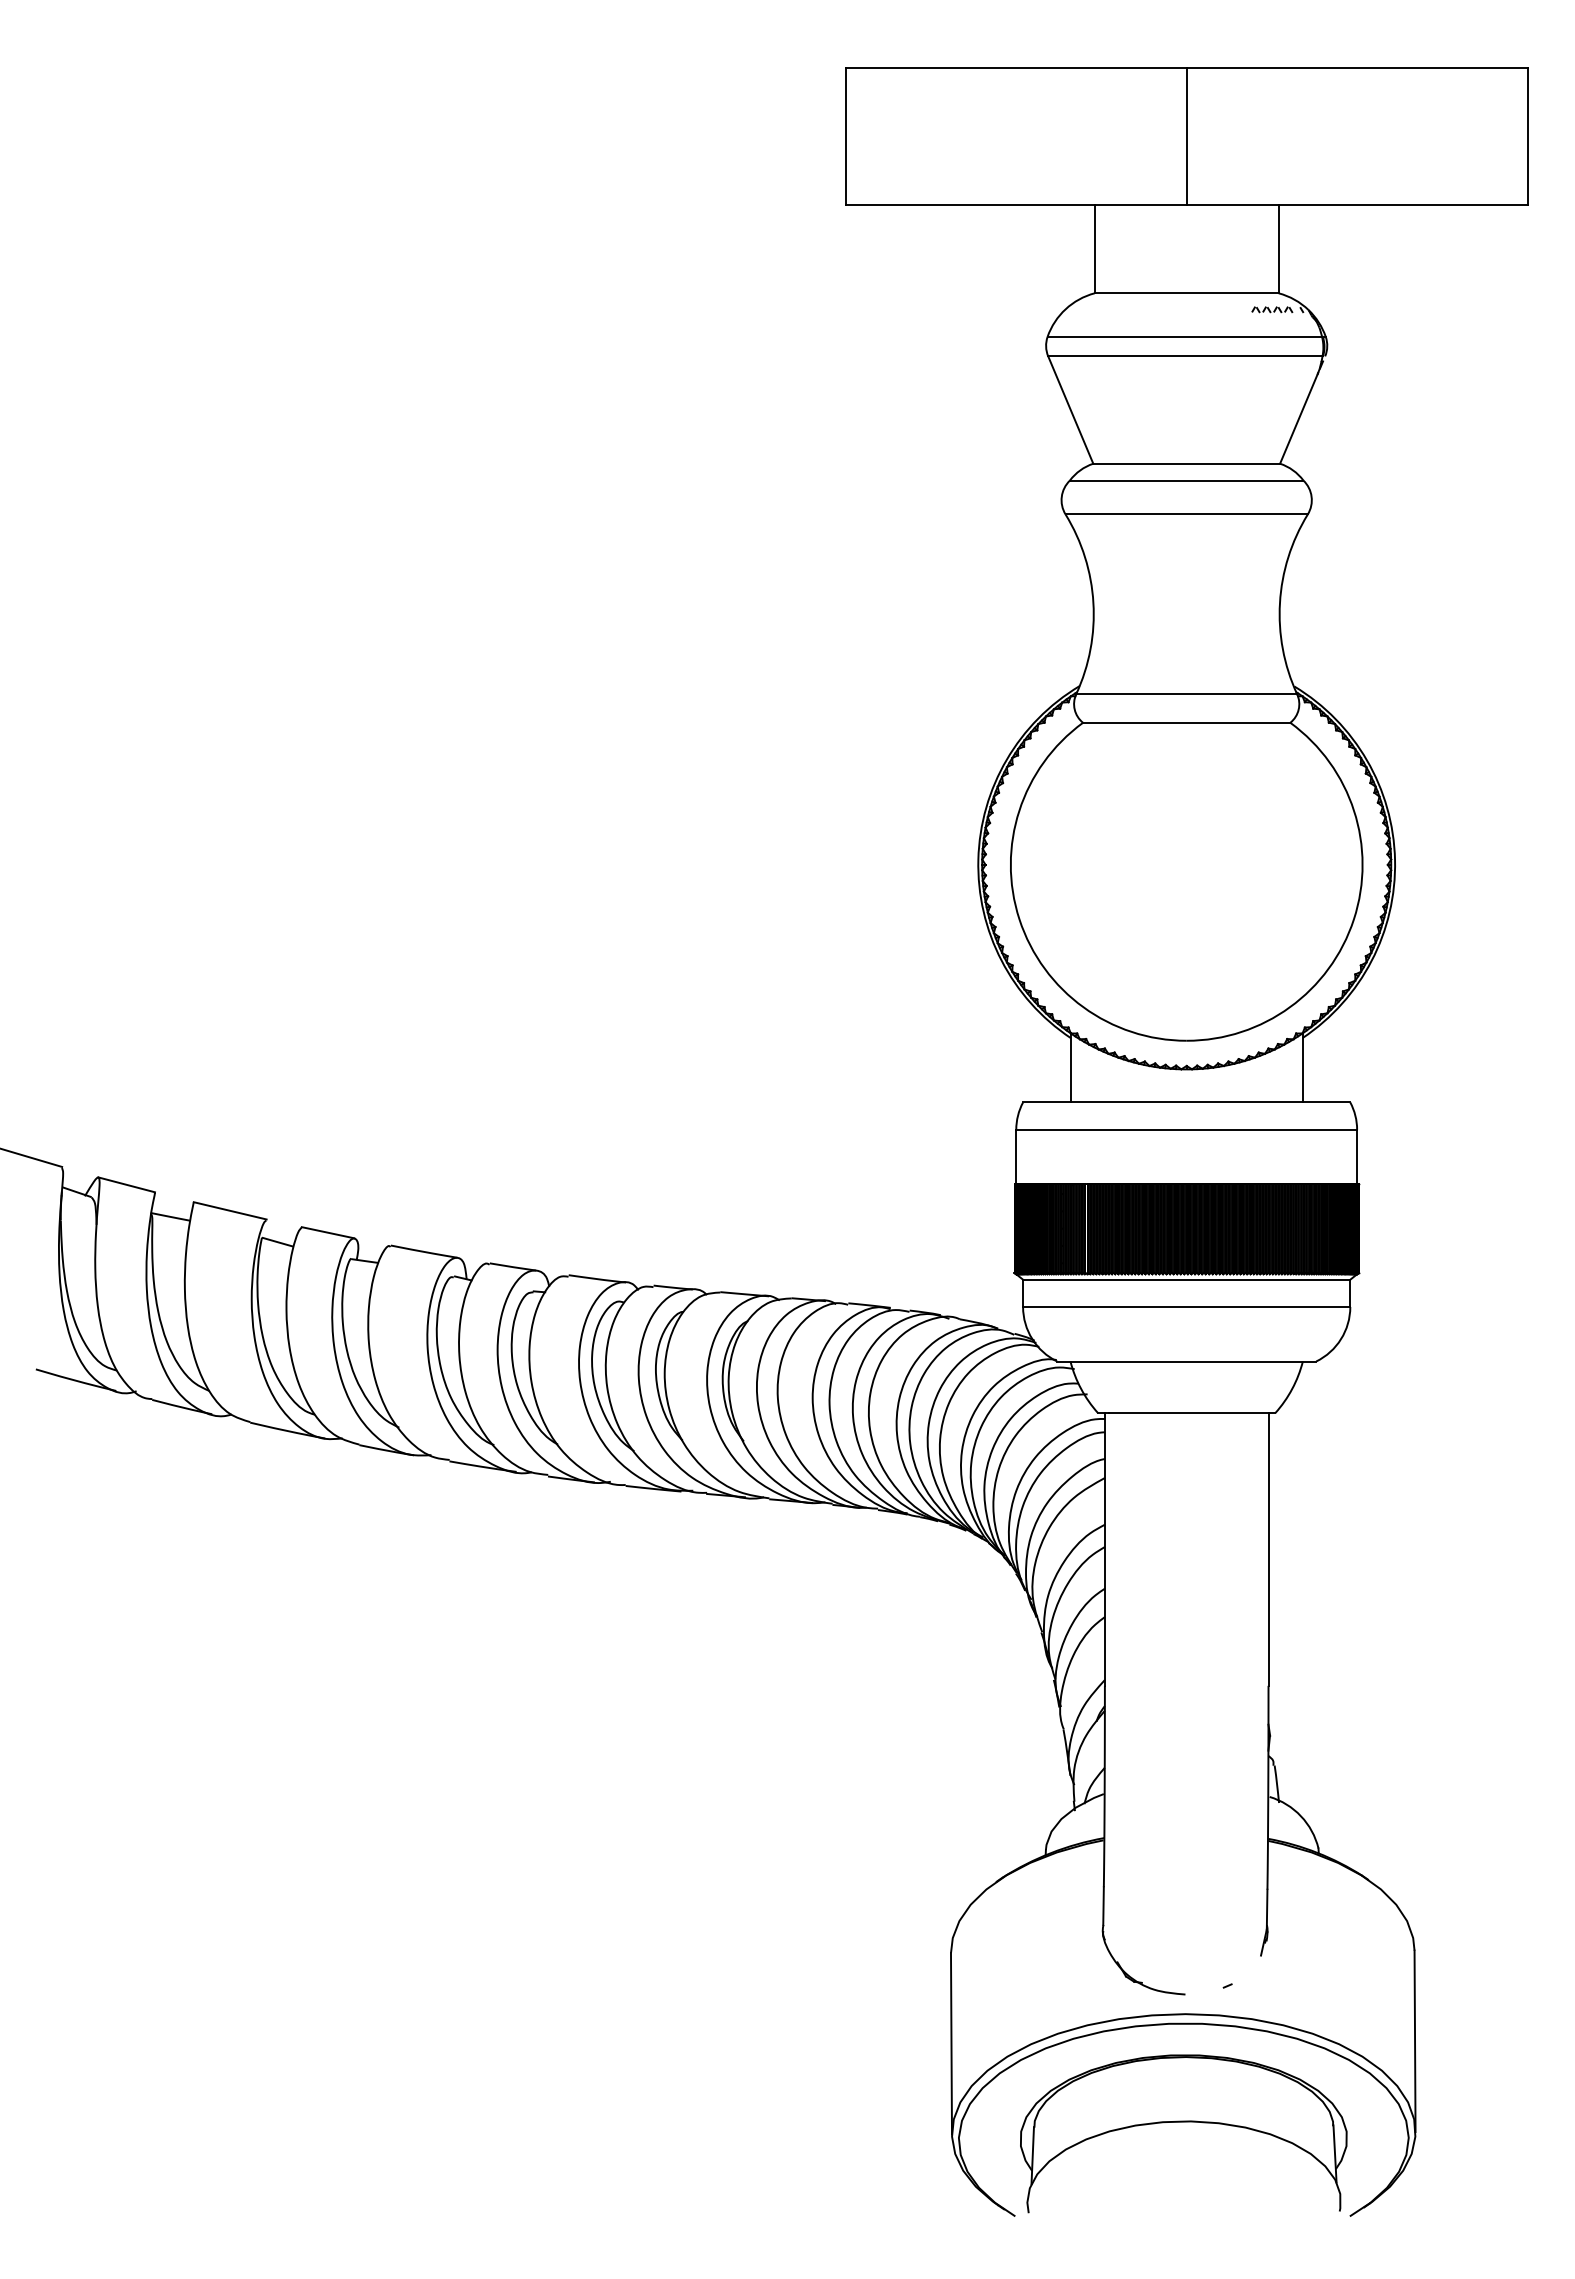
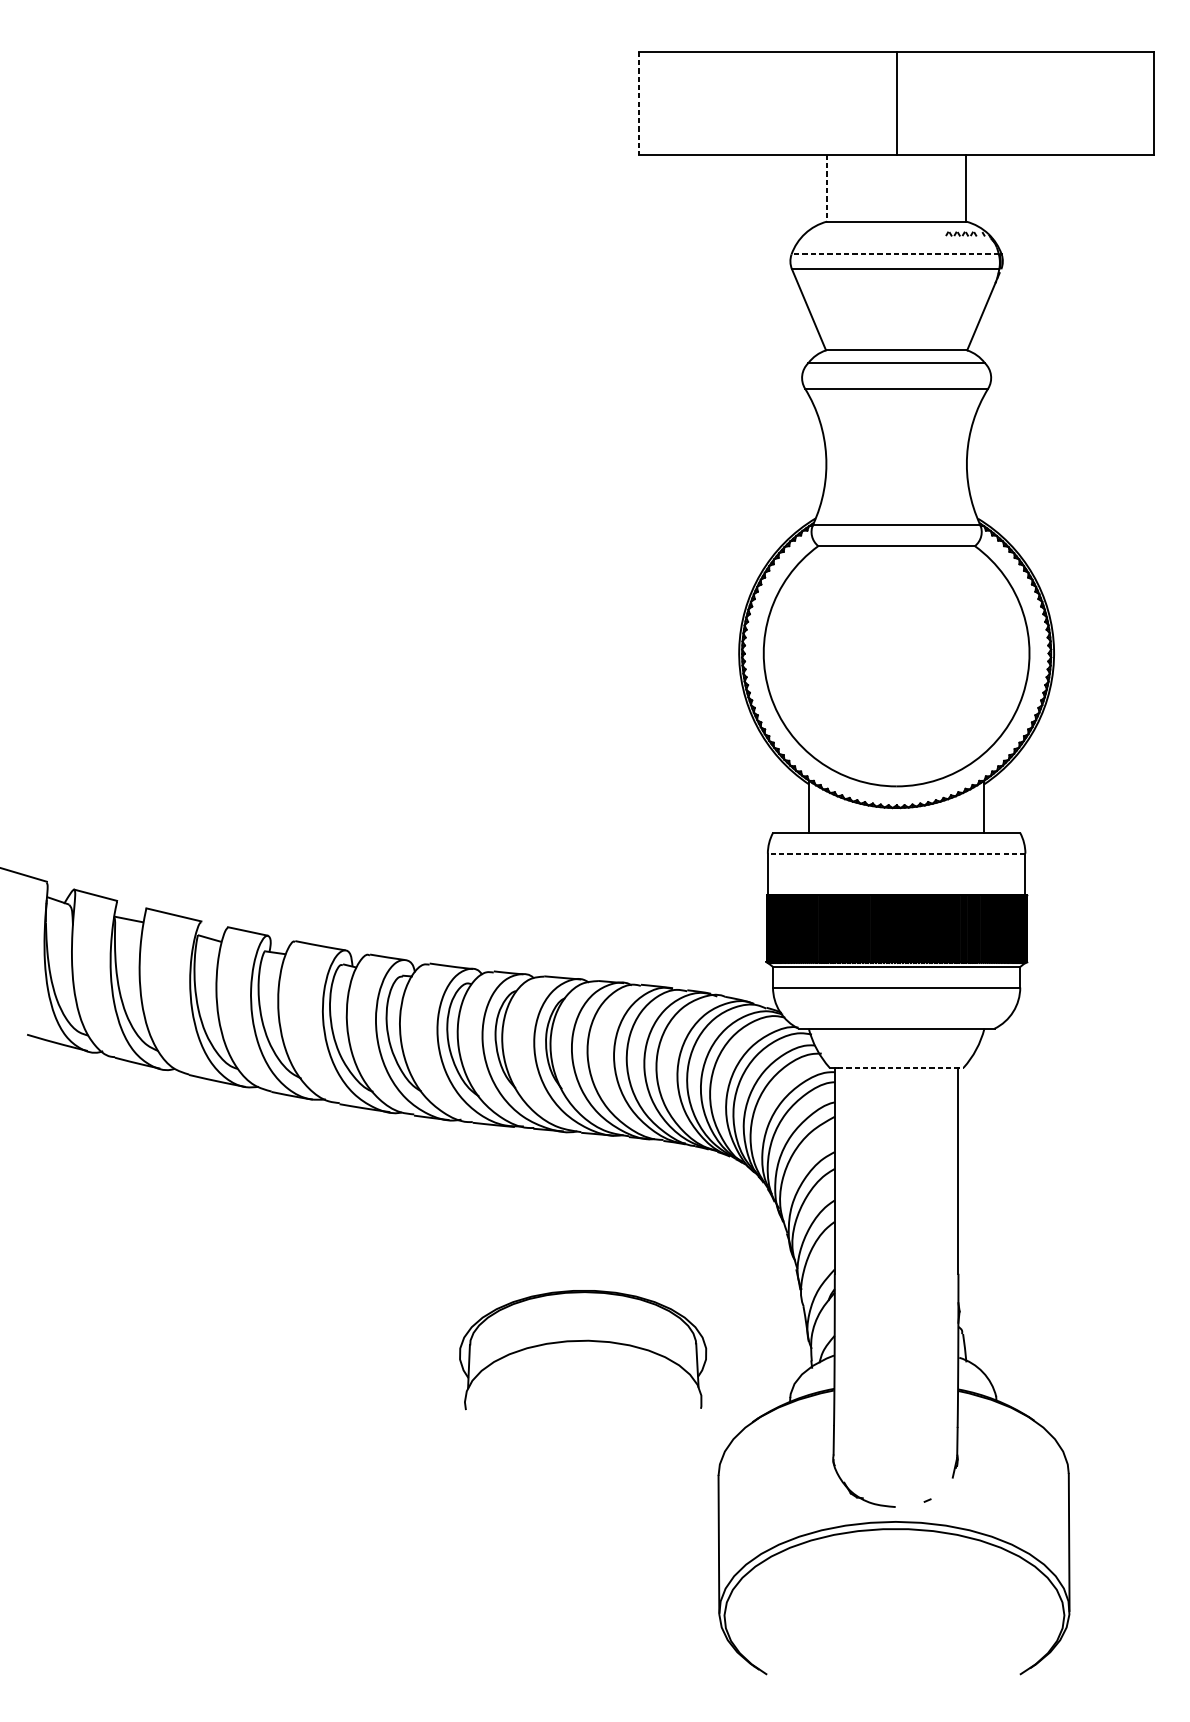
line: (845, 137) -> (638, 103), solid -> dashed
line: (1094, 249) -> (826, 188), solid -> dashed
line: (1184, 336) -> (894, 254), solid -> dashed
line: (1186, 1129) -> (896, 853), solid -> dashed
line: (1192, 1413) -> (901, 1068), solid -> dashed
part: (1183, 2122) -> (582, 1341), moved

